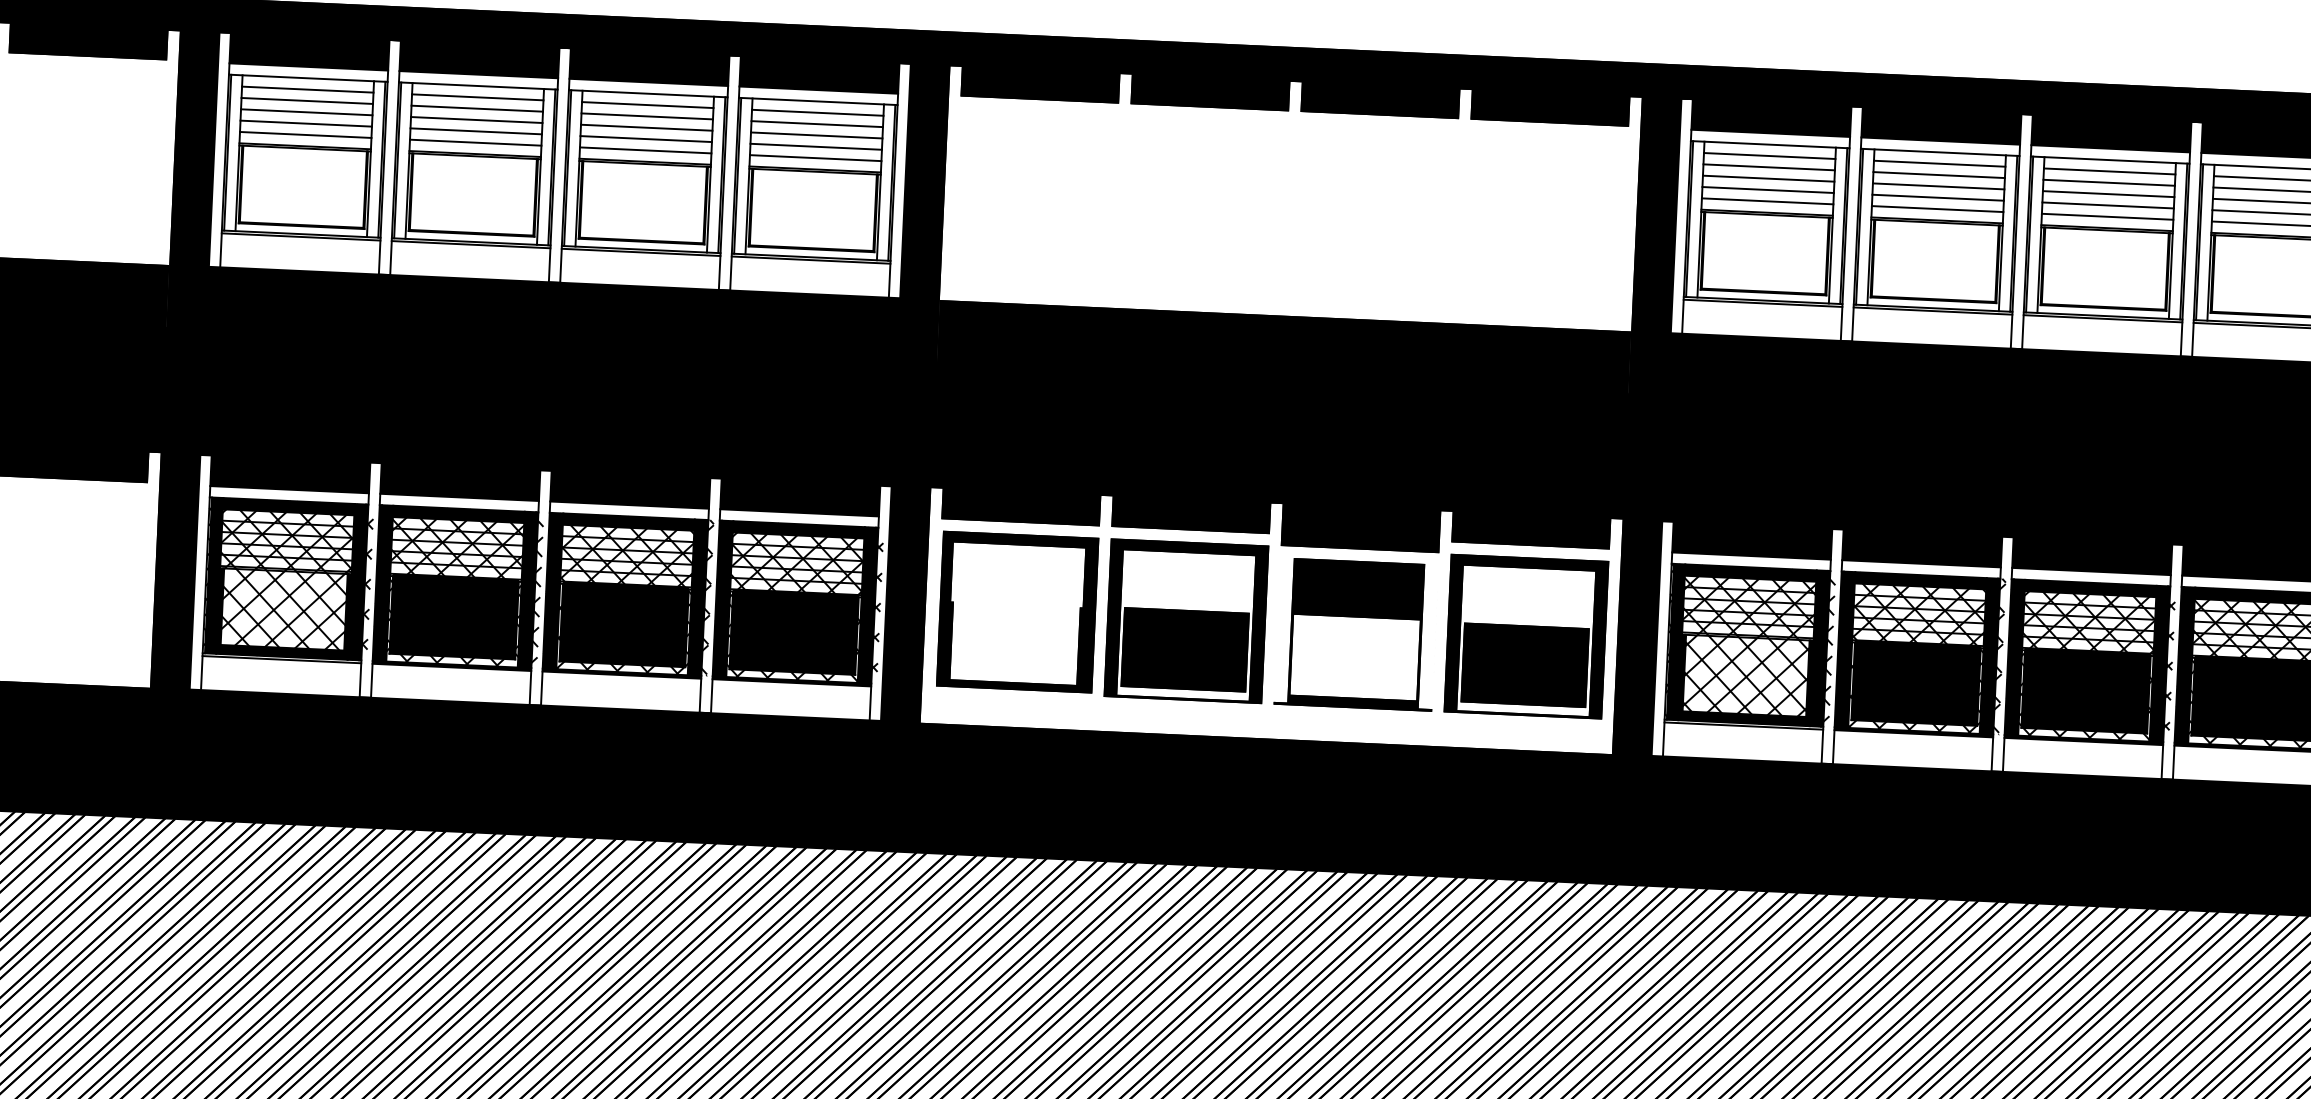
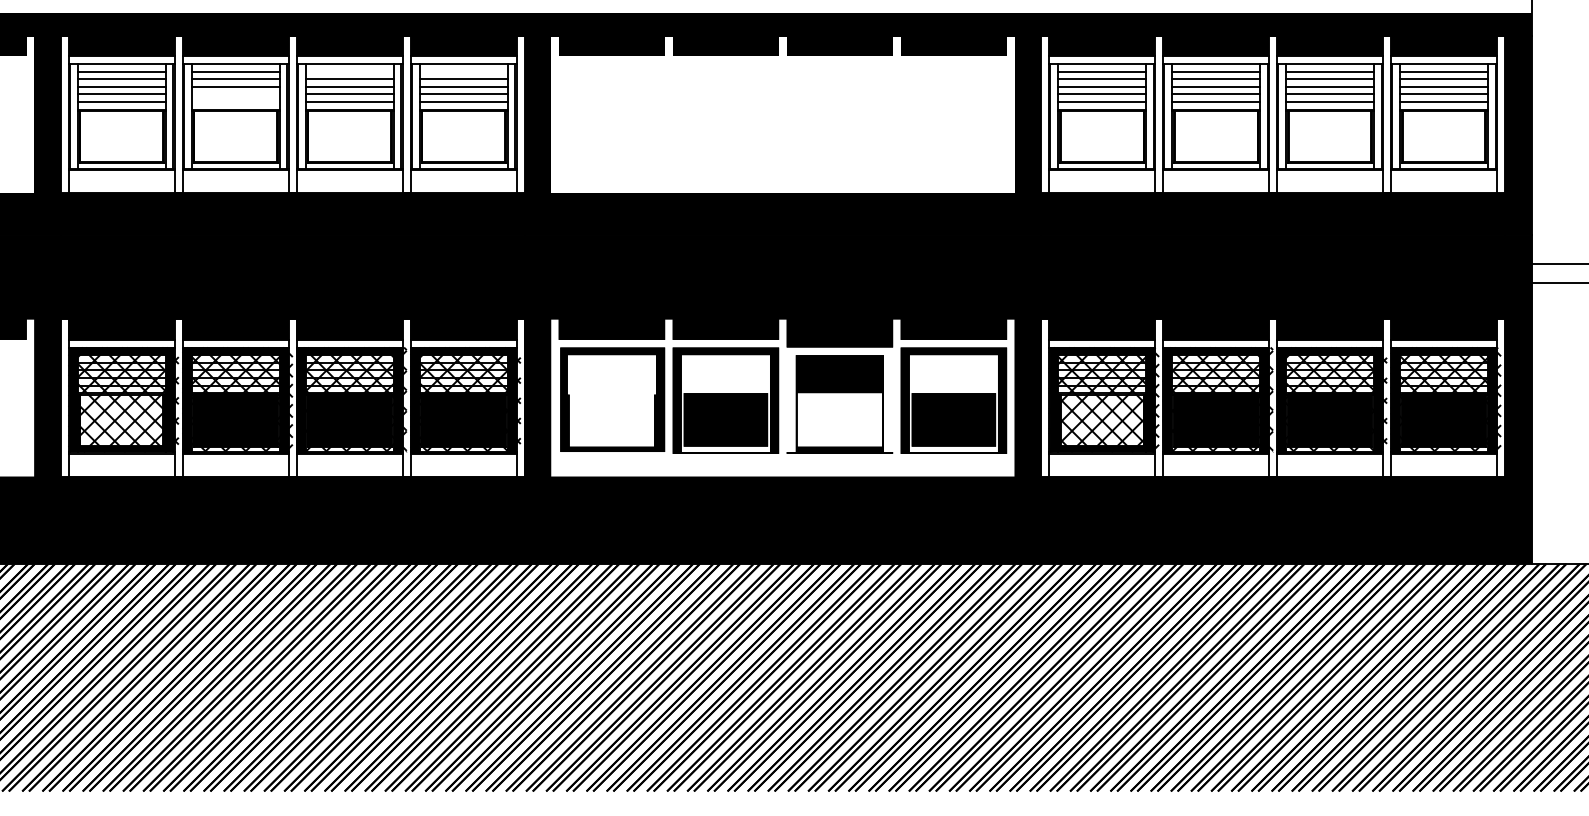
line: (647, 104) -> (349, 71), removed
line: (817, 112) -> (463, 71), removed
line: (475, 131) -> (235, 94), removed
line: (475, 143) -> (235, 102), removed

